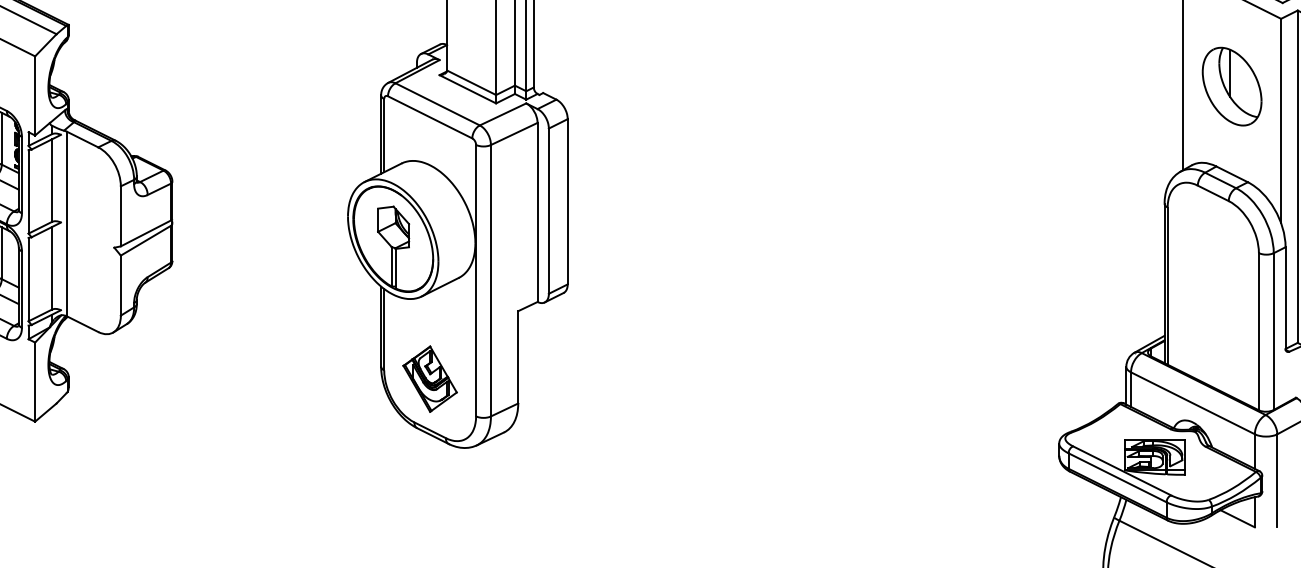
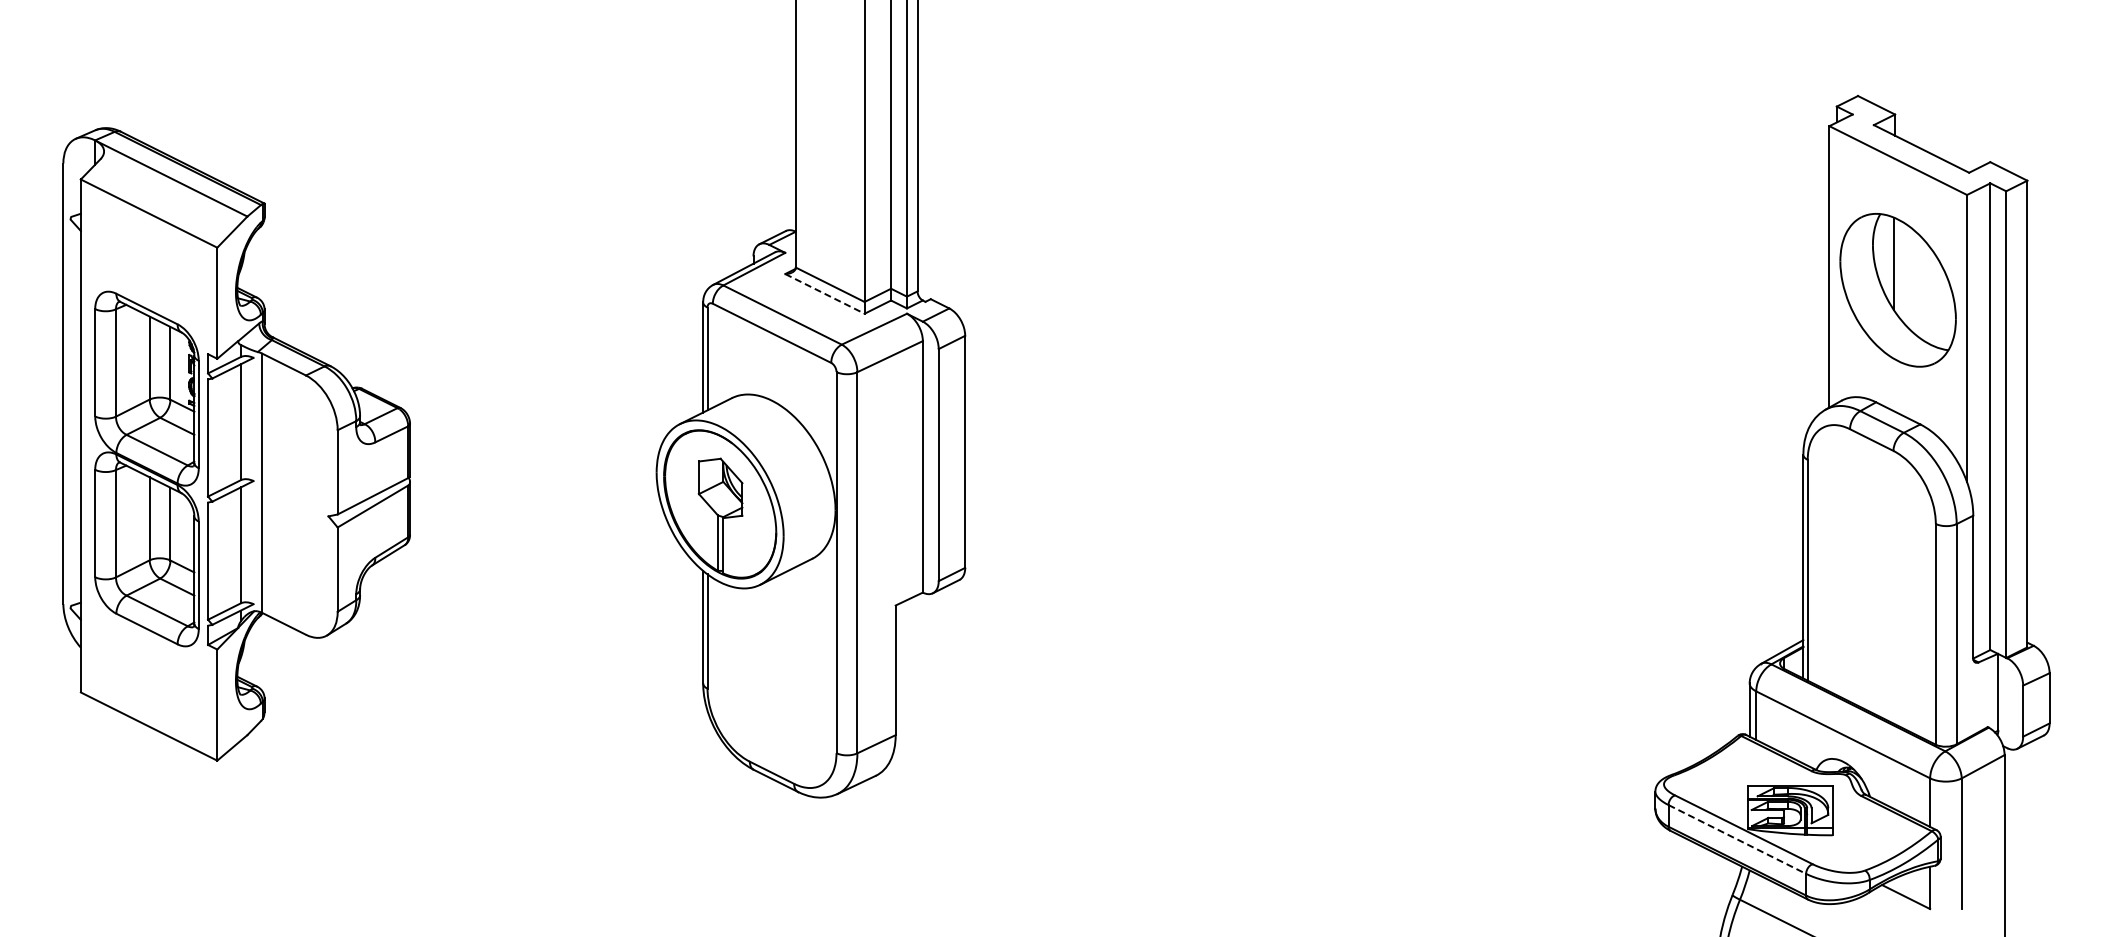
part: (1232, 86) -> (1898, 289), size x1.4
line: (468, 89) -> (825, 294), solid -> dashed
part: (429, 378) -> (771, 700), removed
line: (1117, 477) -> (1737, 839), solid -> dashed

